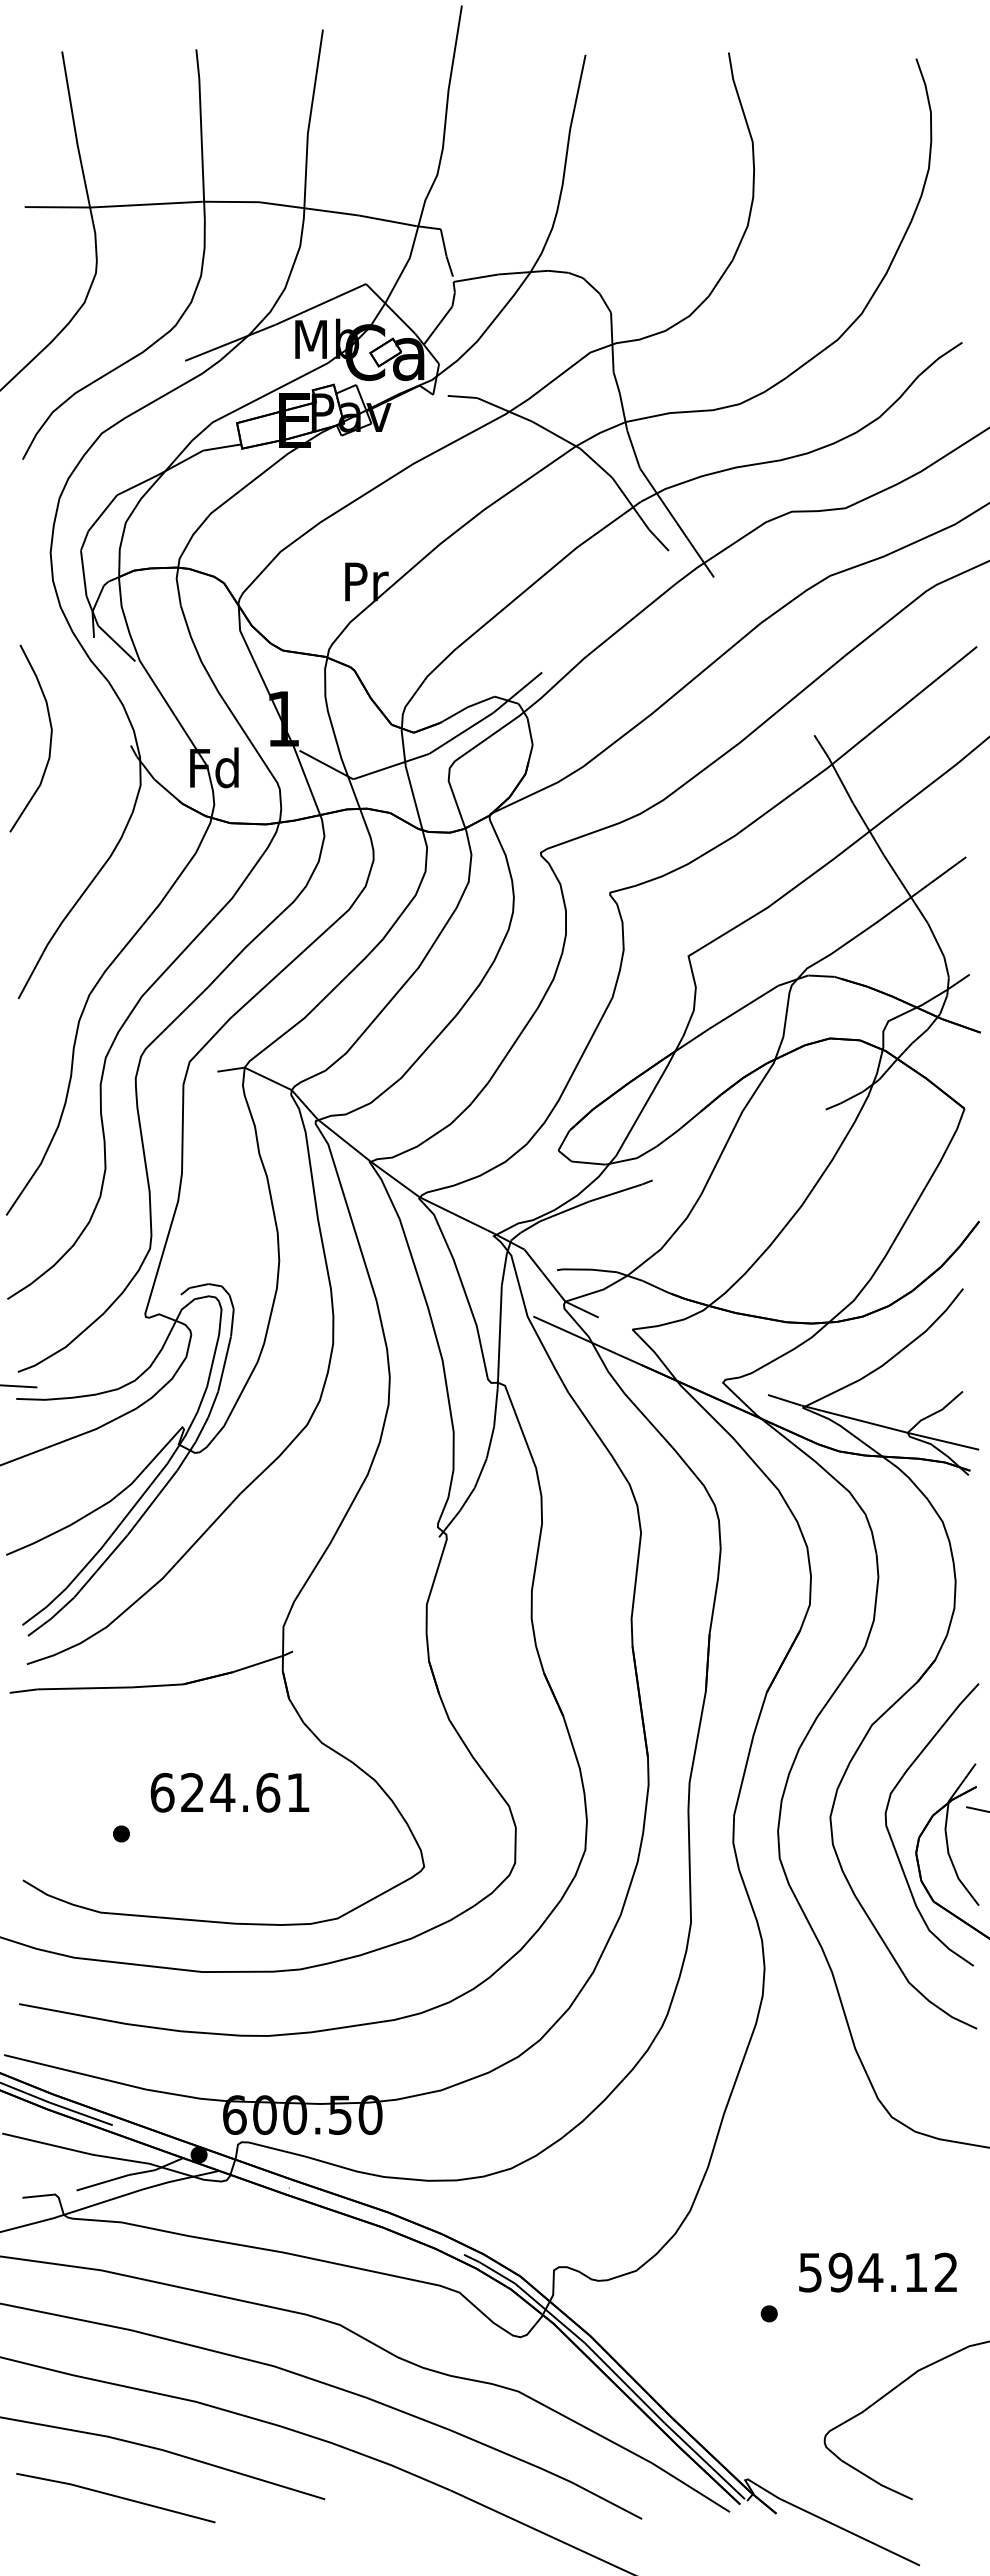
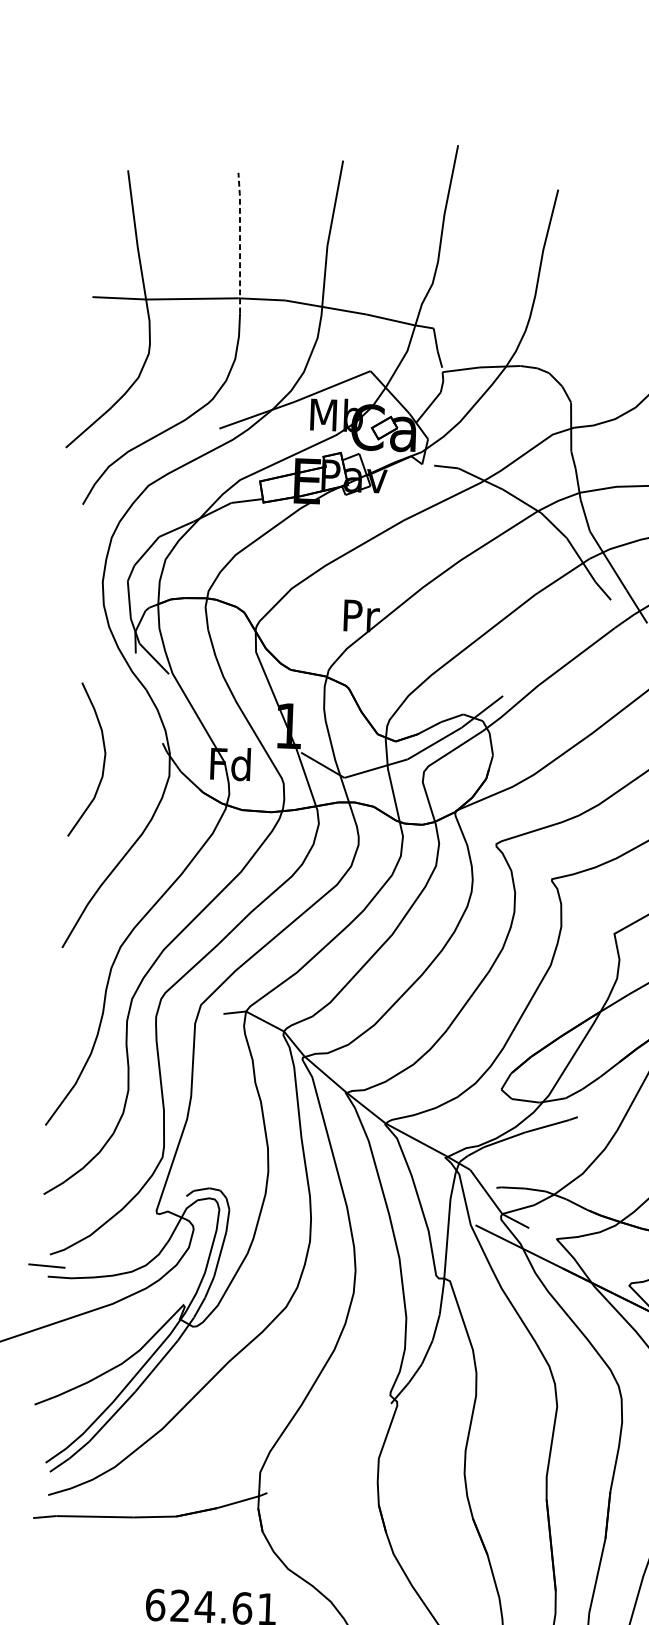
line: (201, 134) -> (240, 243), solid -> dashed
curve: (49, 743) -> (103, 764), moved

